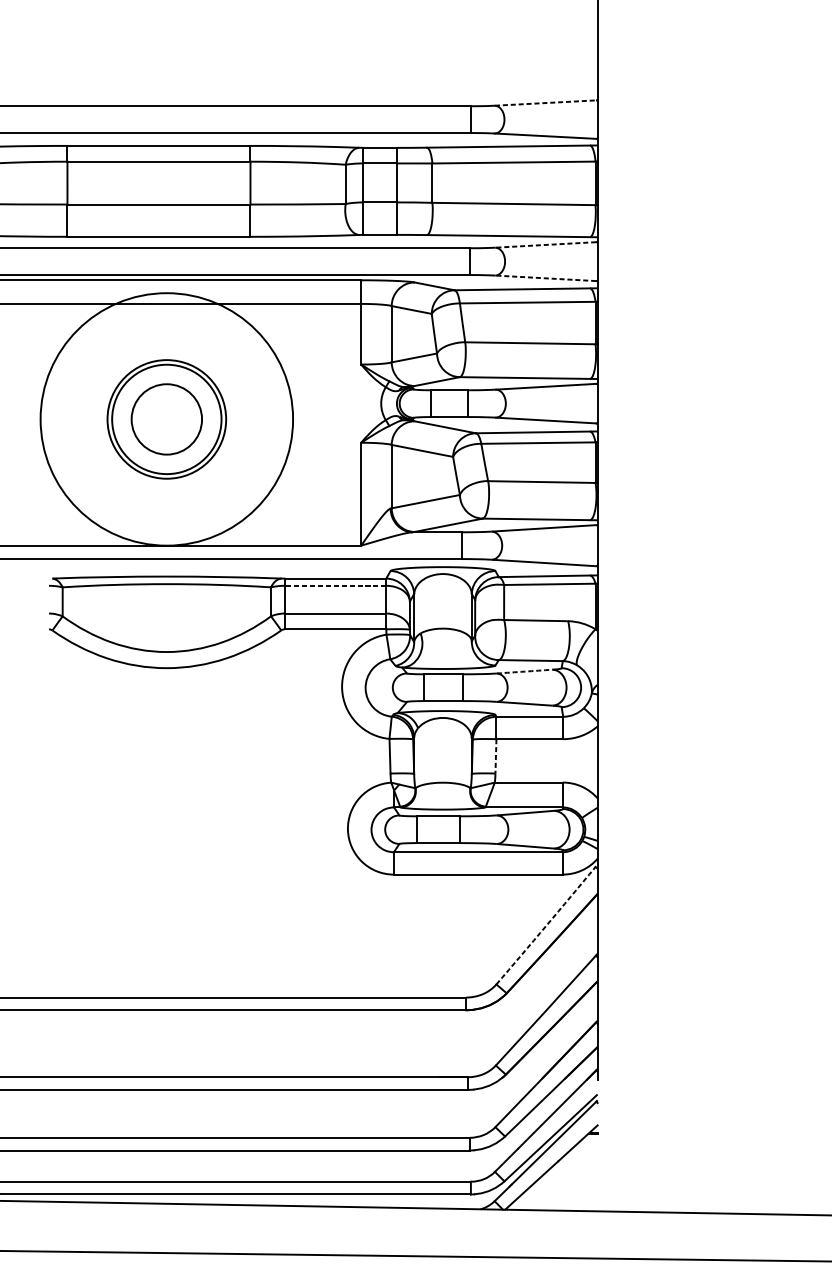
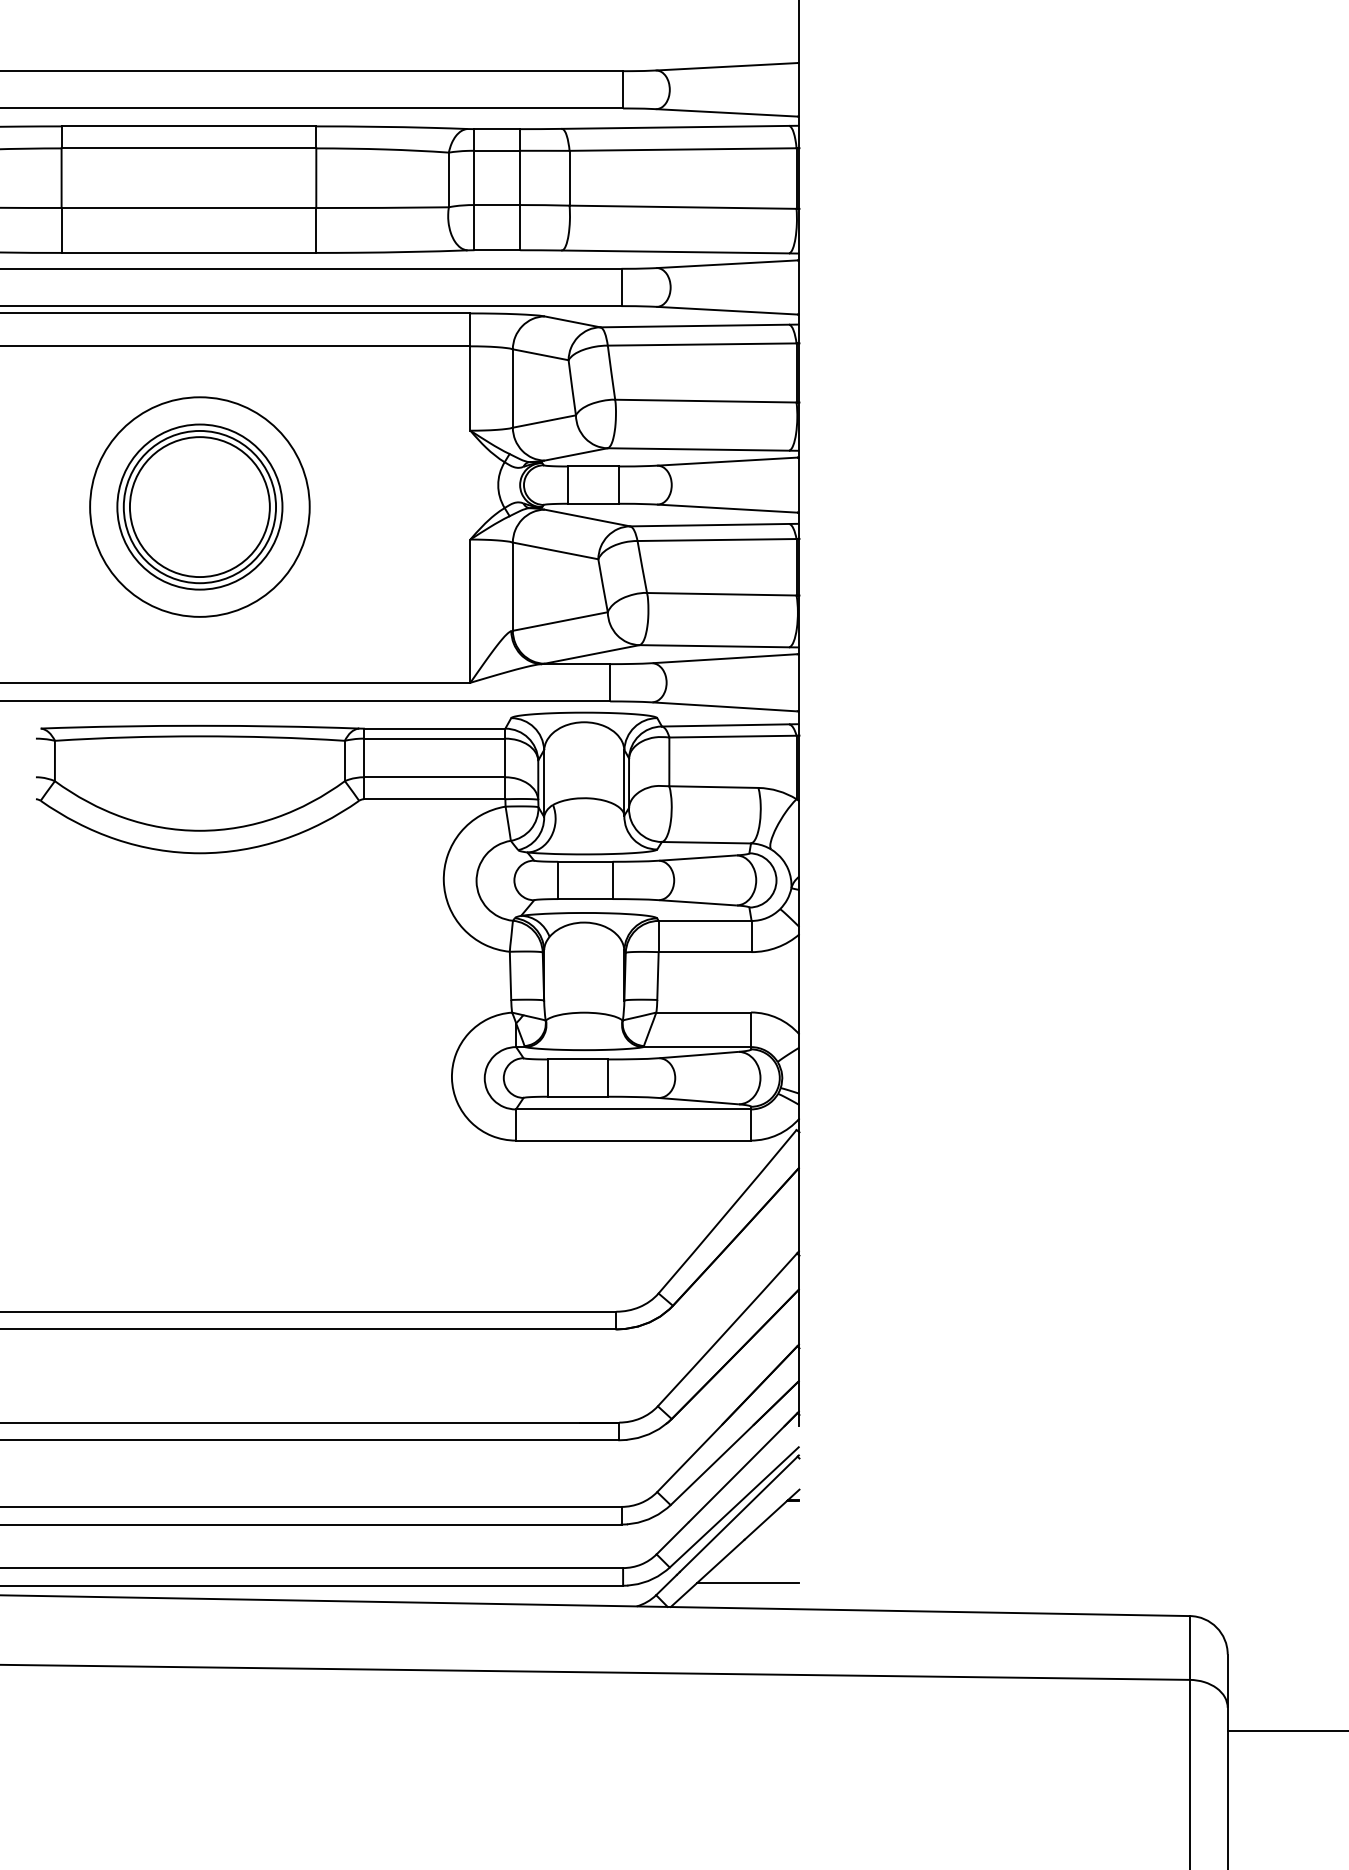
line: (545, 102) -> (727, 66), dashed -> solid
line: (545, 245) -> (726, 264), dashed -> solid
line: (545, 278) -> (726, 310), dashed -> solid
circle: (166, 419) -> (199, 506), size x0.62
circle: (166, 419) -> (199, 507), size x1.43
line: (335, 585) -> (434, 738), dashed -> solid
arc: (524, 671) -> (697, 858), dashed -> solid
line: (495, 756) -> (657, 976), dashed -> solid
arc: (545, 926) -> (727, 1212), dashed -> solid
line: (560, 1192) -> (747, 1583), added

